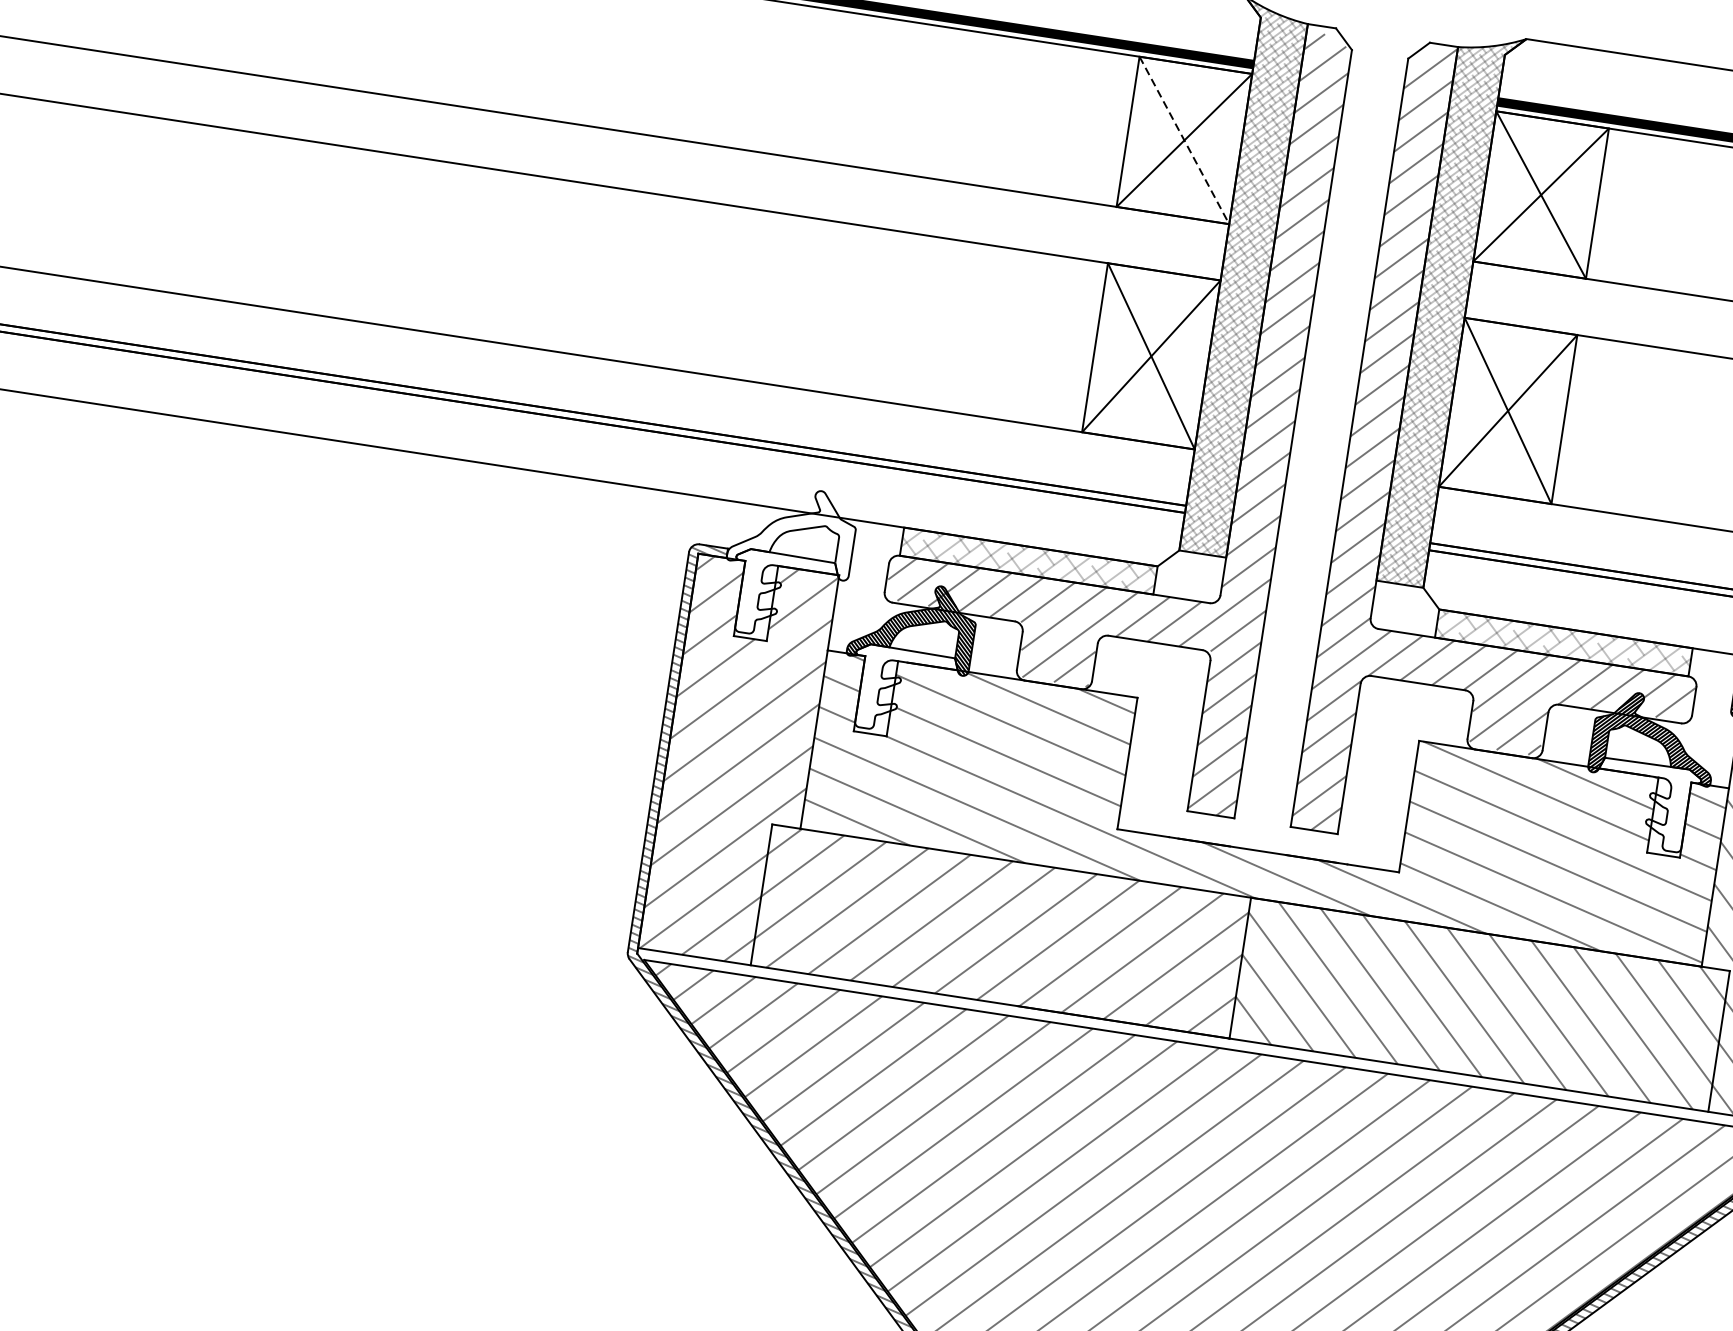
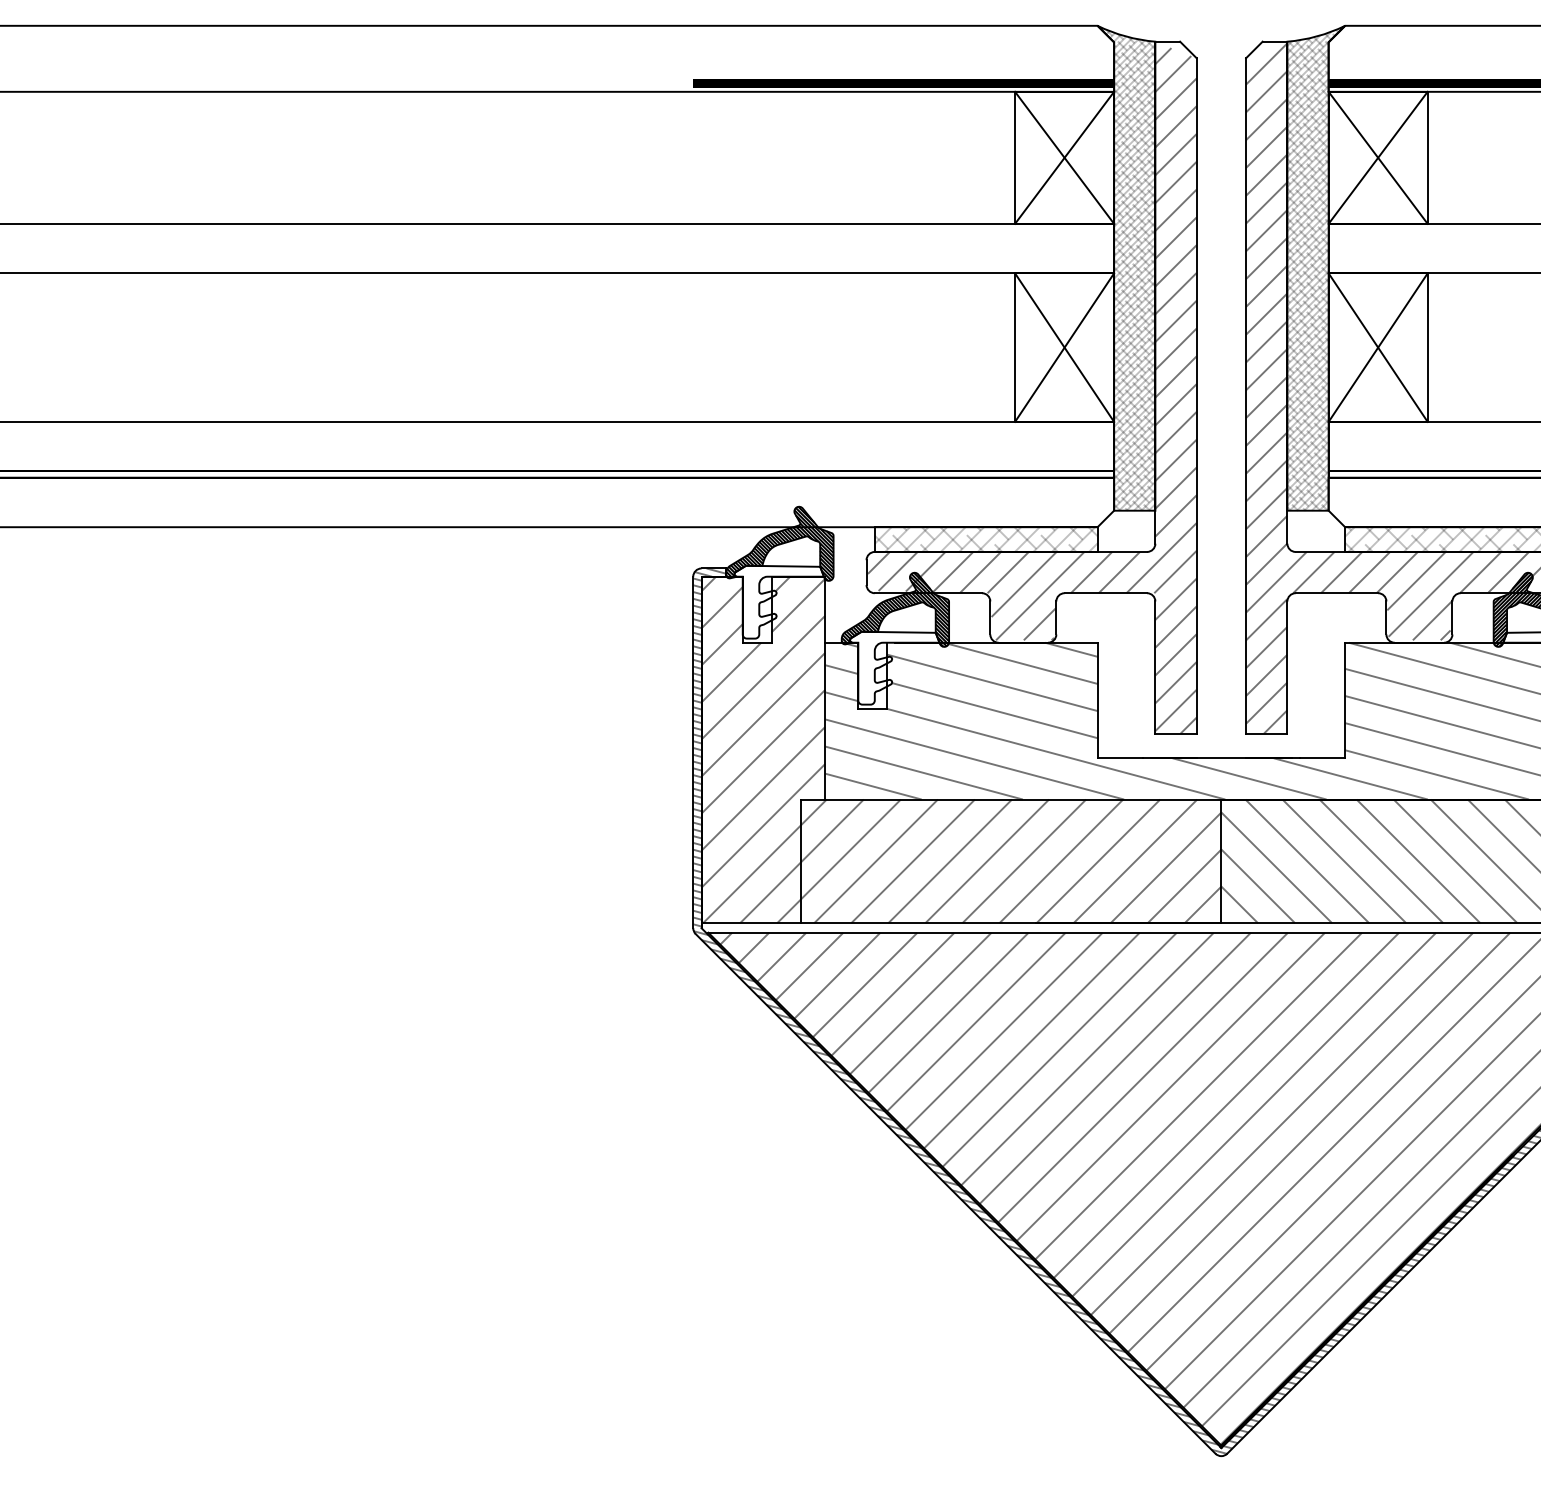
line: (1184, 140) -> (1064, 157), dashed -> solid
hatch: (792, 529) -> (779, 543), added

